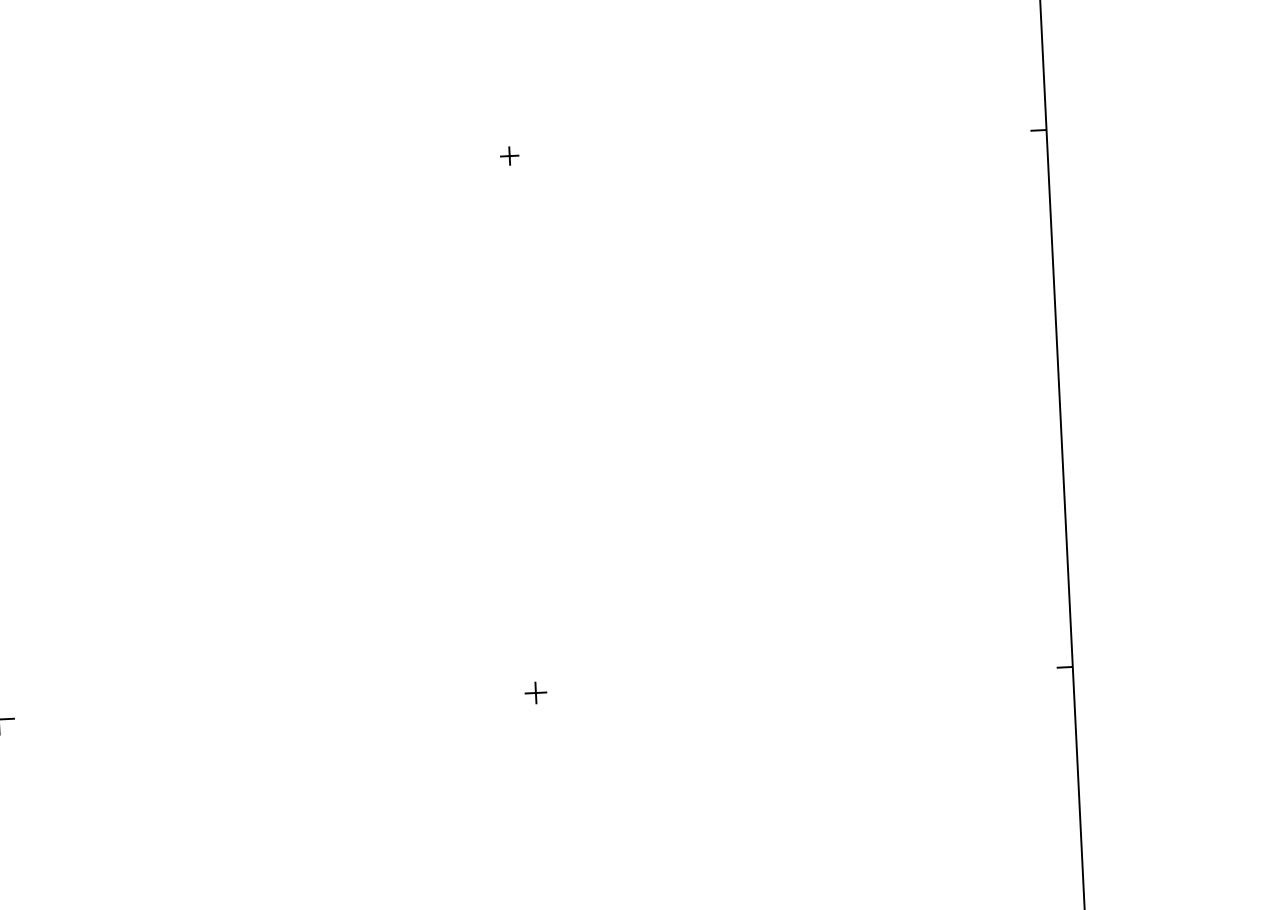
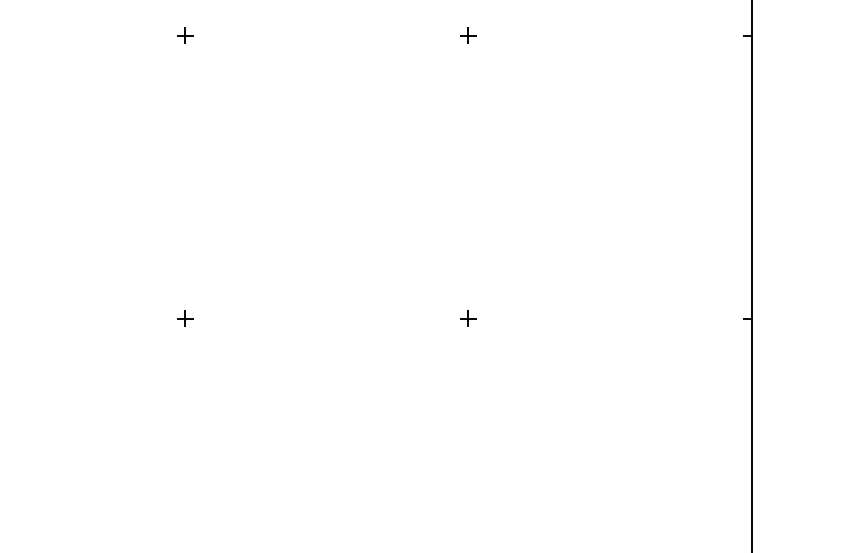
part: (509, 155) -> (468, 35), size x1.67
part: (536, 692) -> (468, 318), size x1.43

